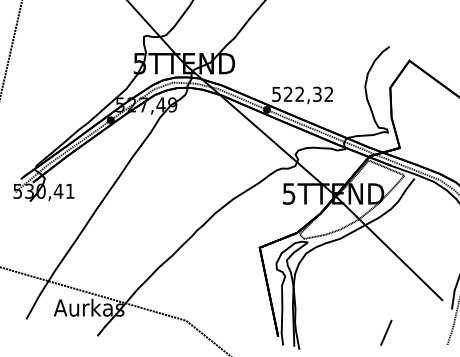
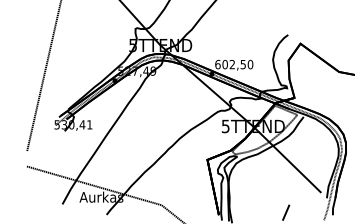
text: (303, 94) -> (234, 64), 522,32 -> 602,50

